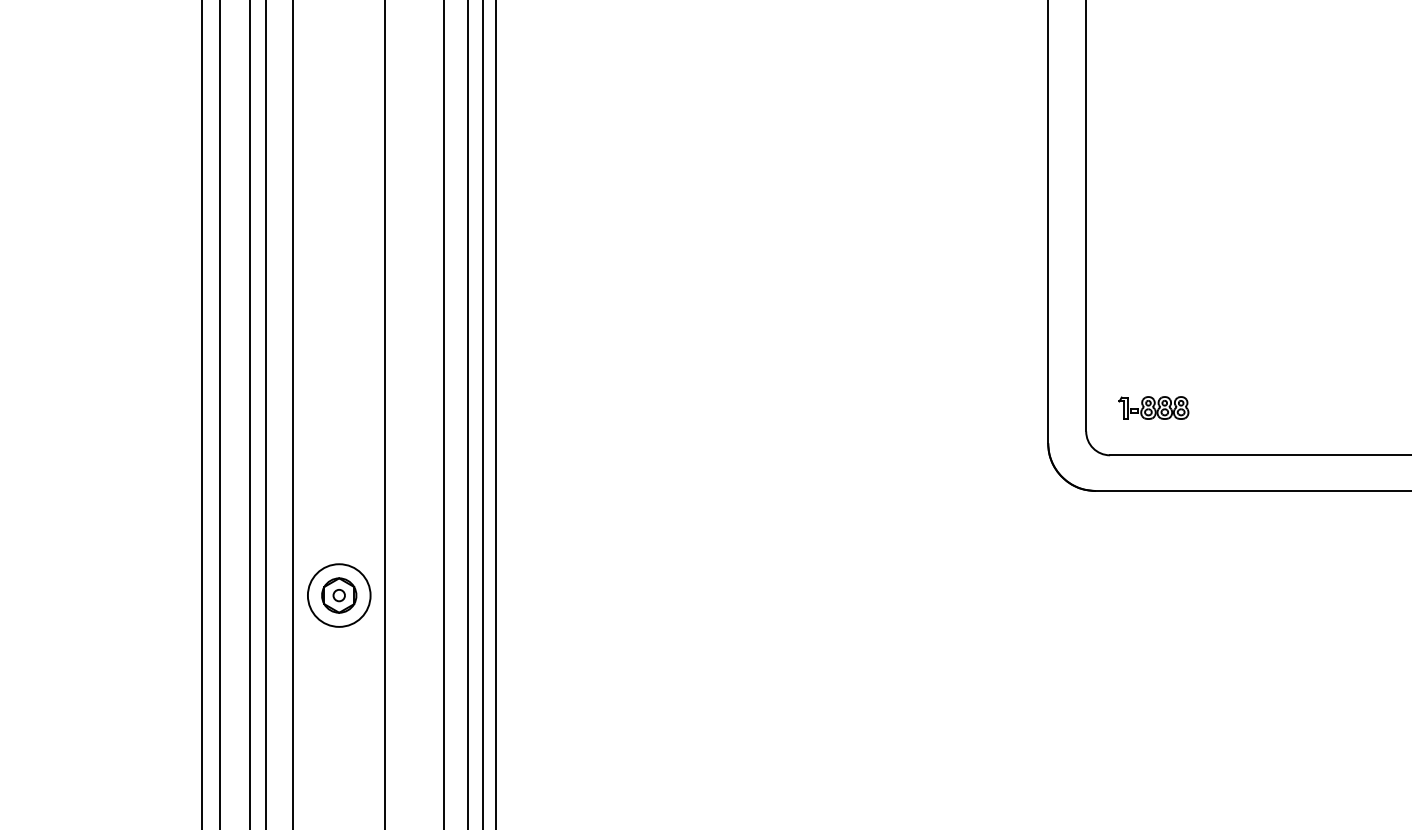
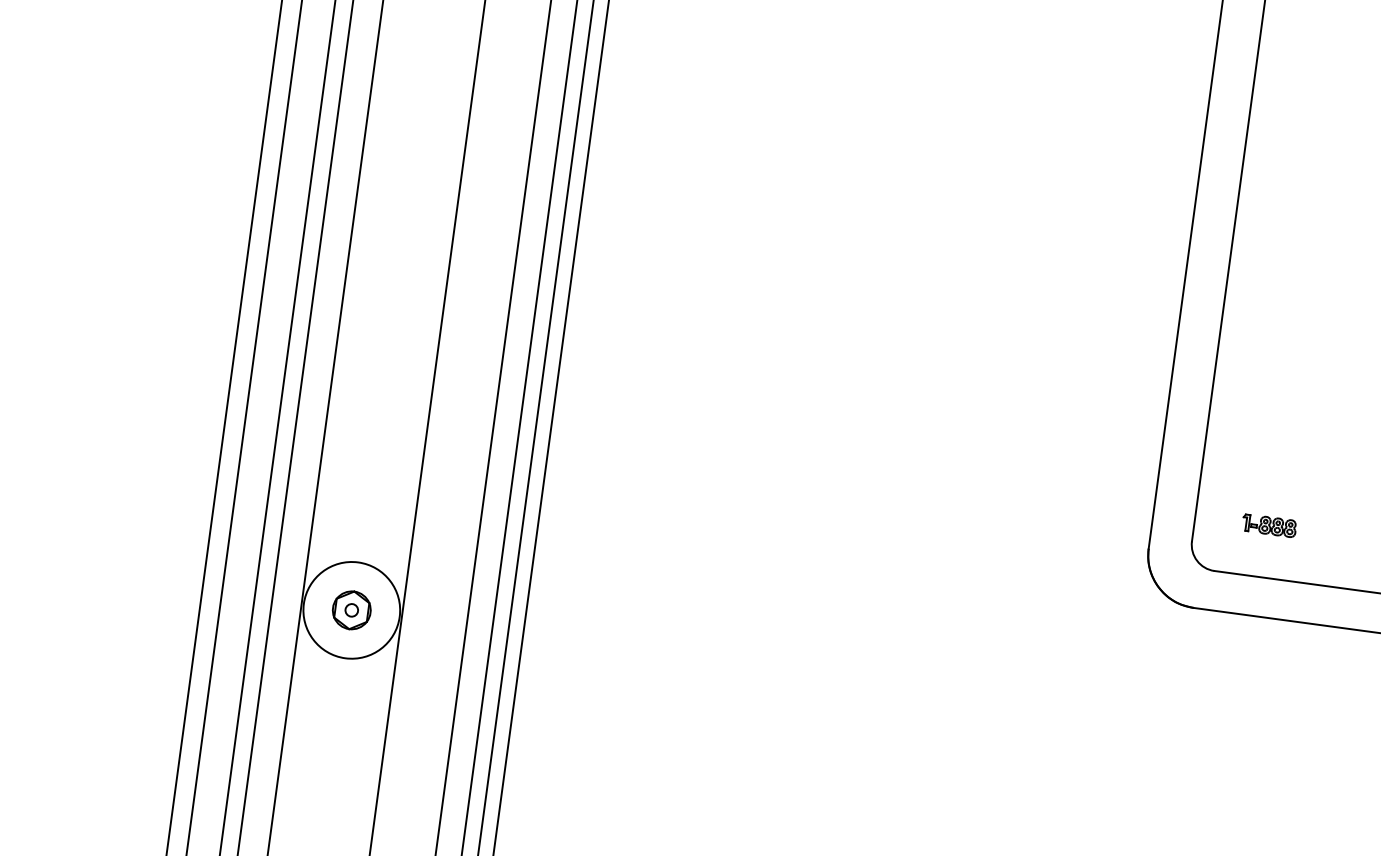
part: (1153, 407) -> (1269, 525), size x0.7
circle: (338, 595) -> (350, 610), size x1.4

